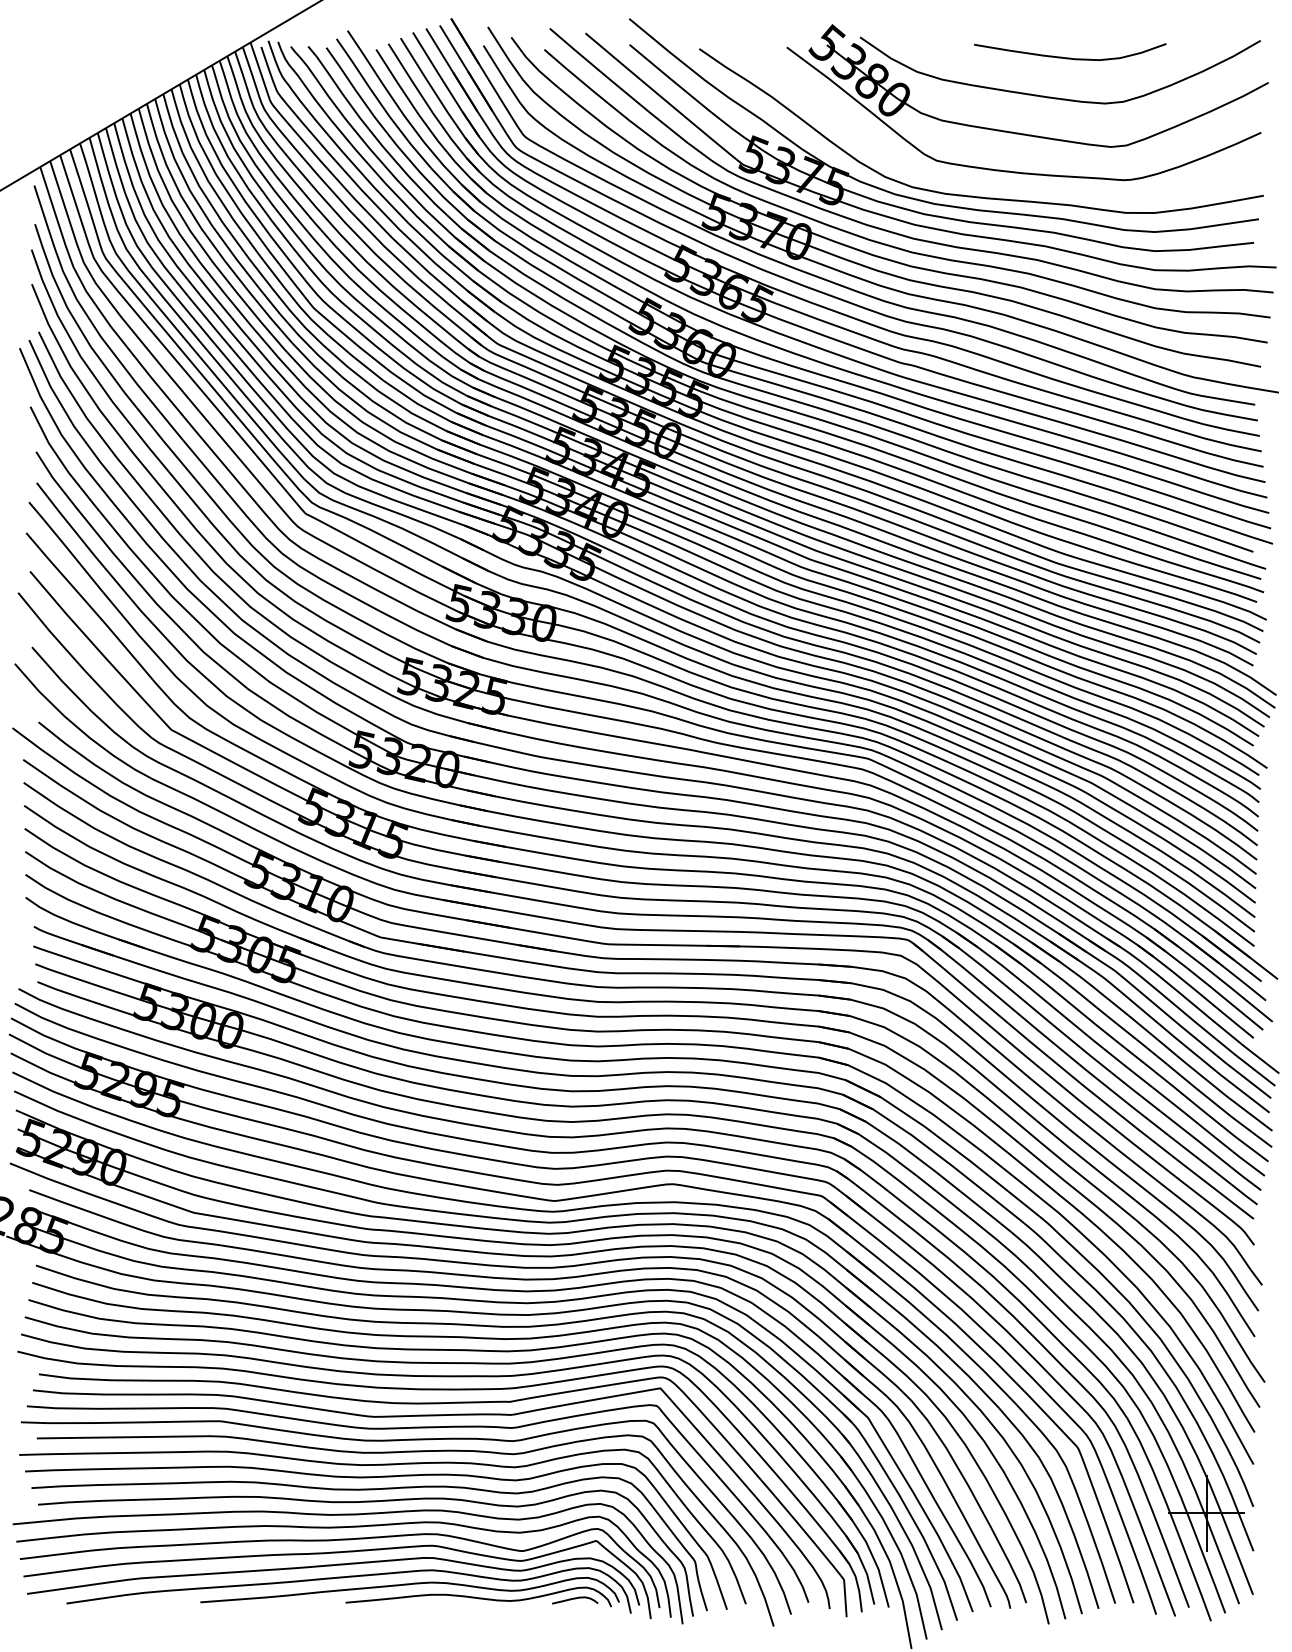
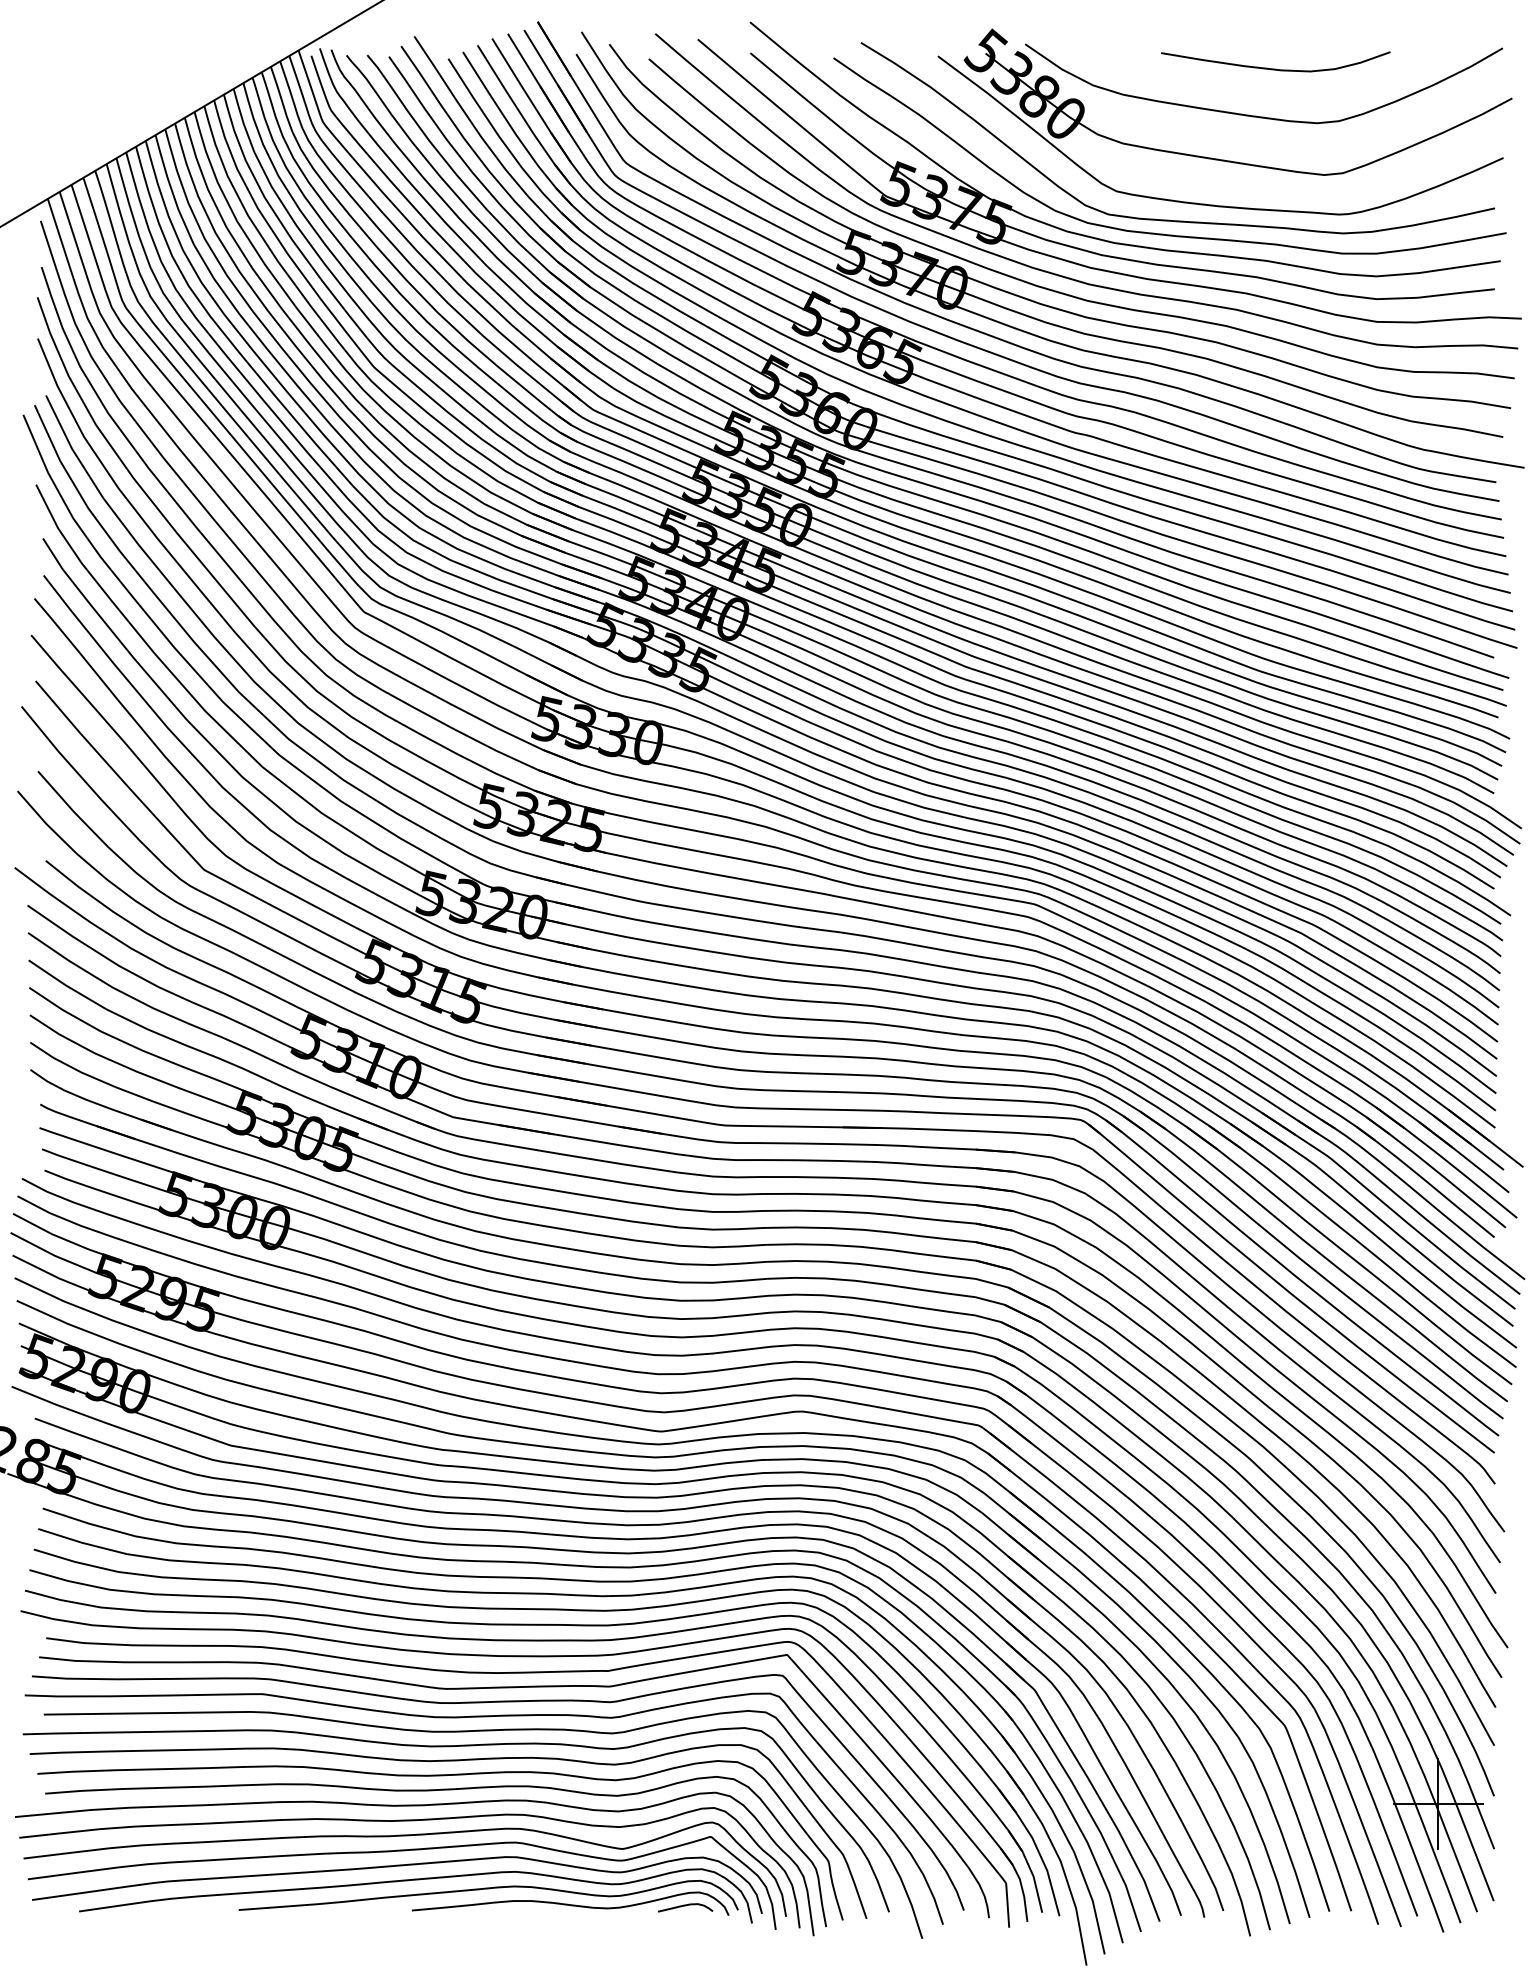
curve: (981, 184) -> (1169, 219), added

